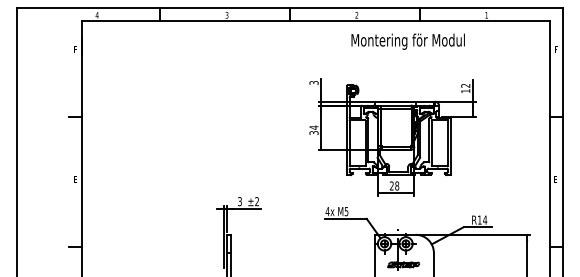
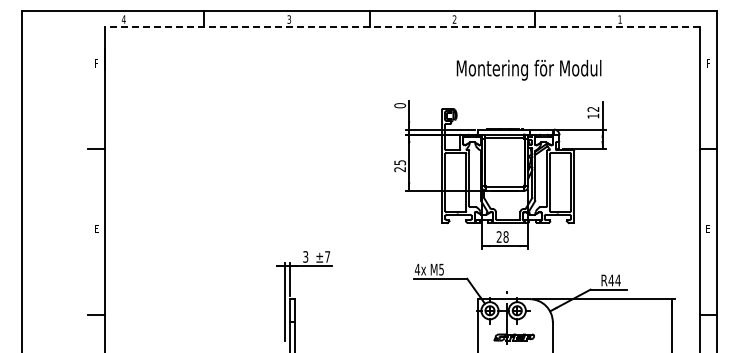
line: (315, 21) -> (402, 27), solid -> dashed
text: (407, 41) -> (528, 69), moved
text: (313, 82) -> (399, 105), 3 -> 0
text: (314, 130) -> (400, 166), 34 -> 25
text: (257, 201) -> (327, 256), ±2 -> ±7
text: (479, 220) -> (611, 280), R14 -> R44

